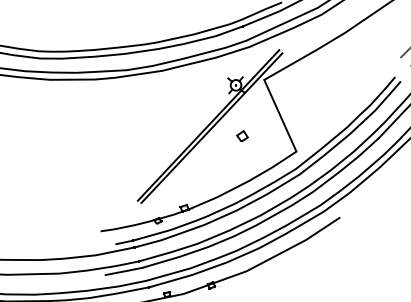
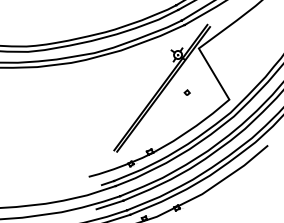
part: (241, 135) -> (186, 92), size x0.62

